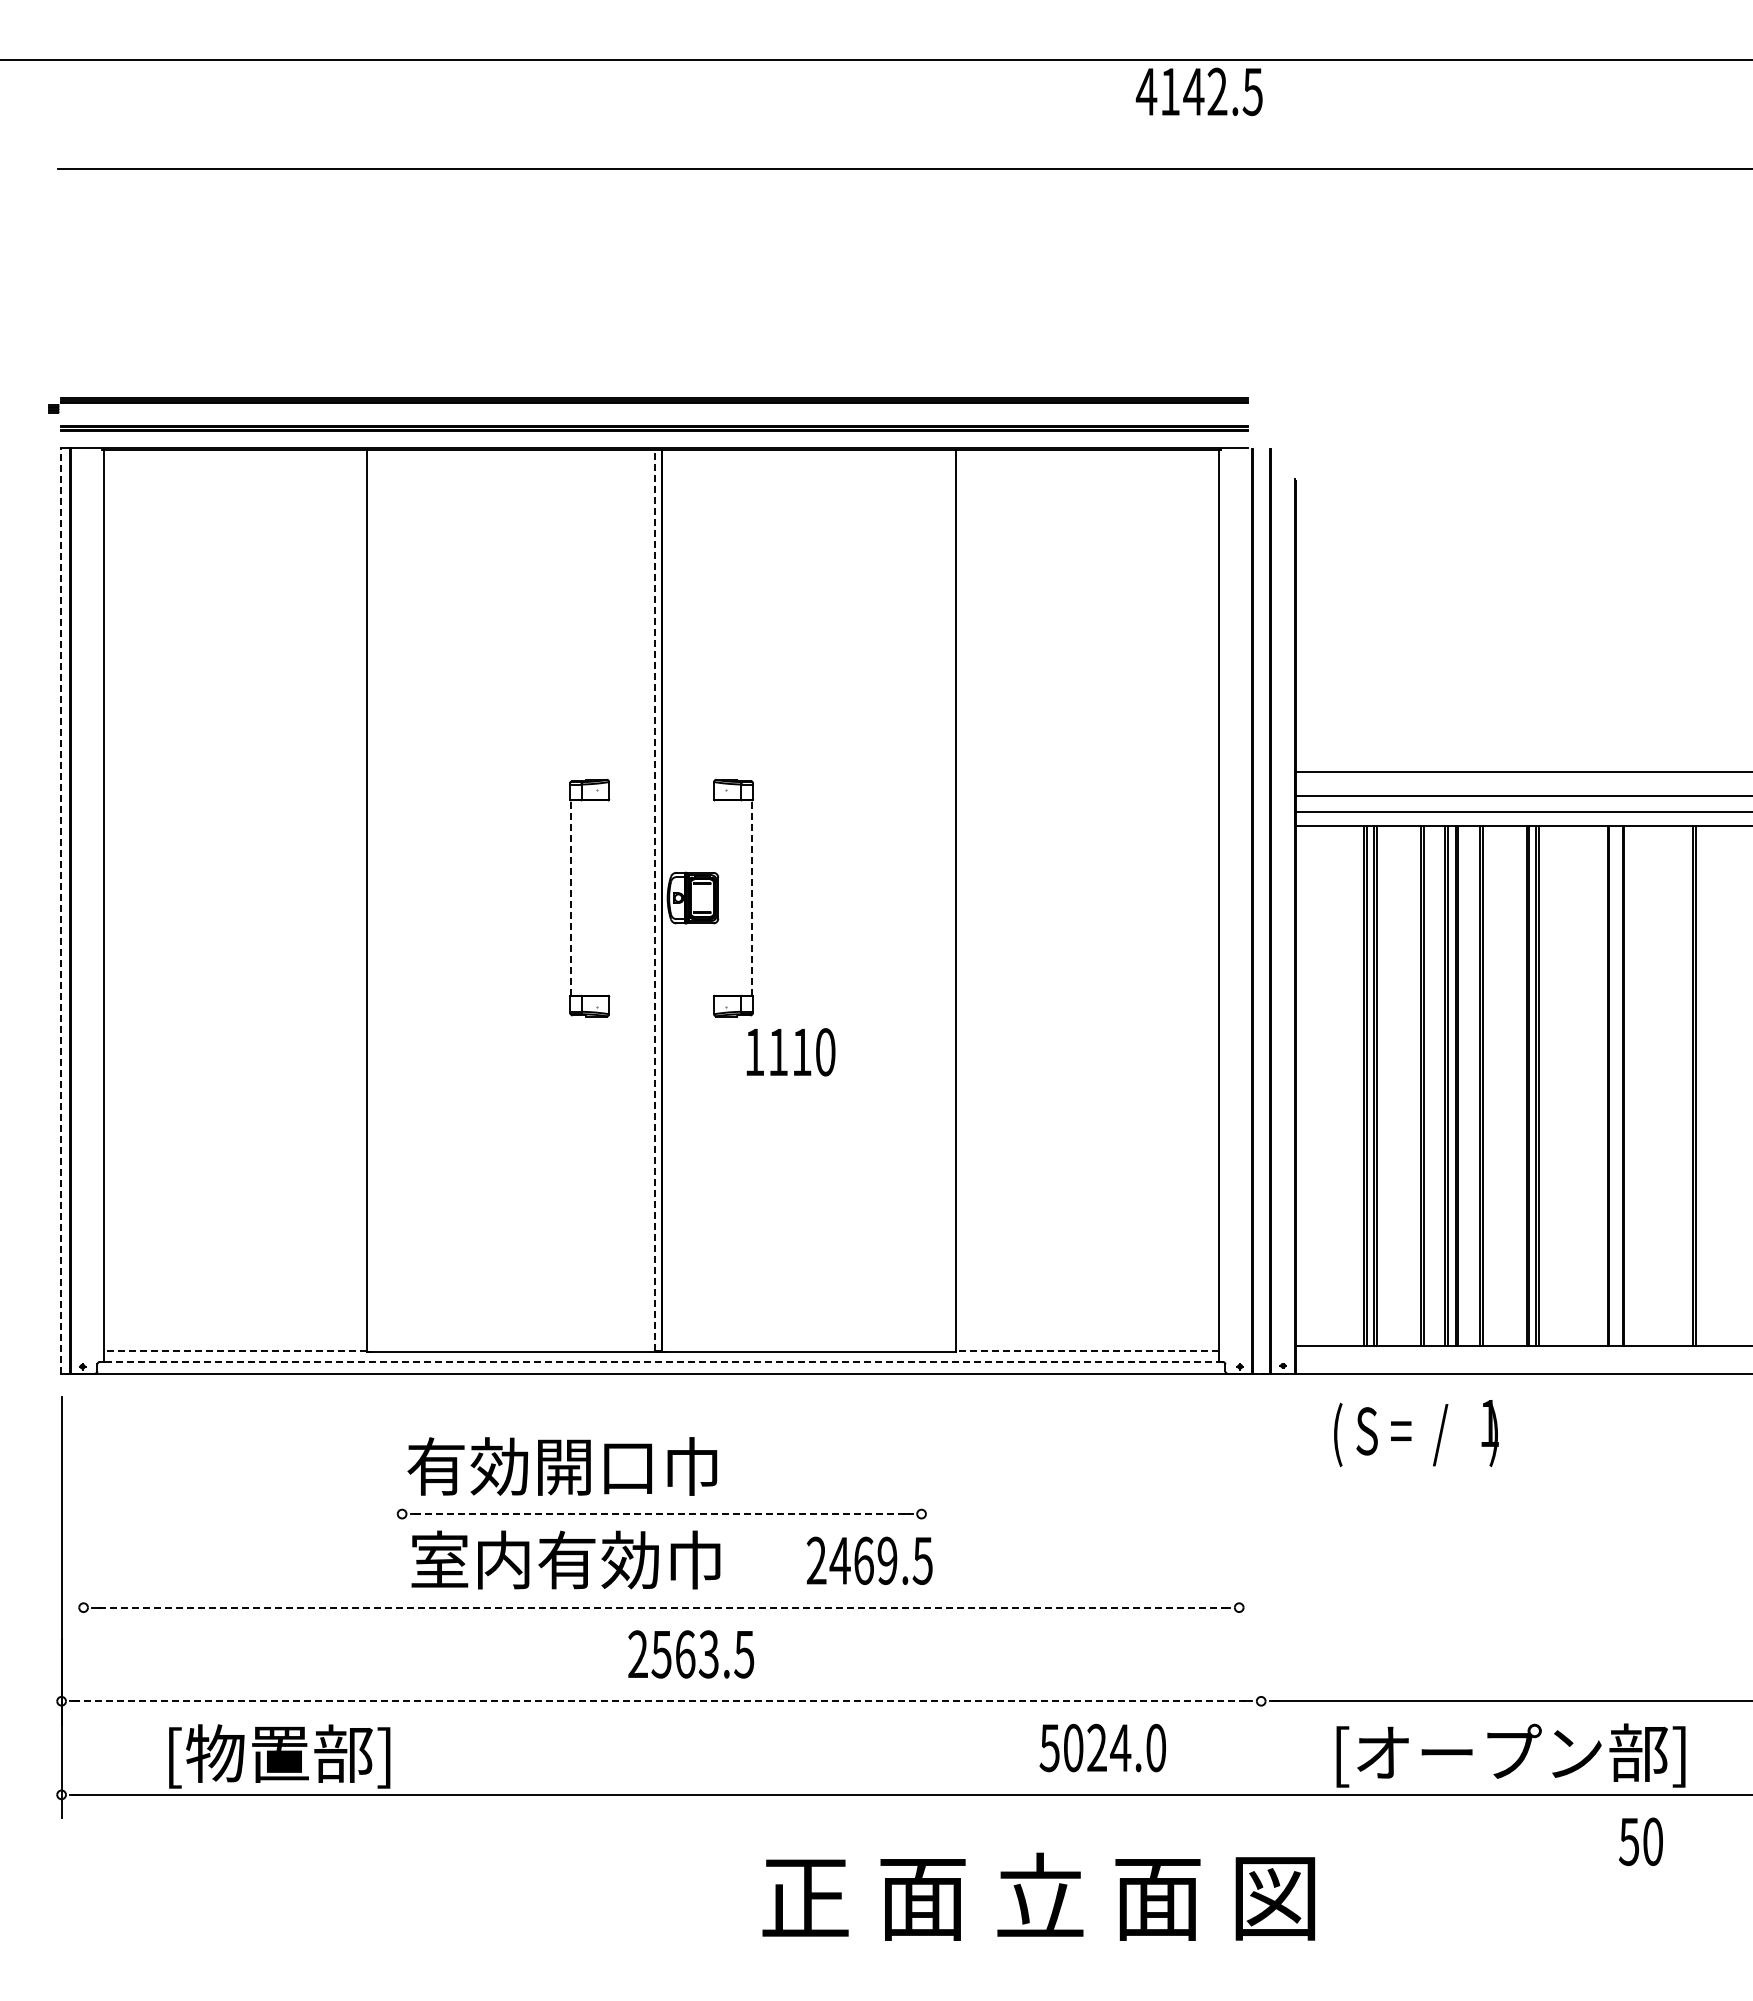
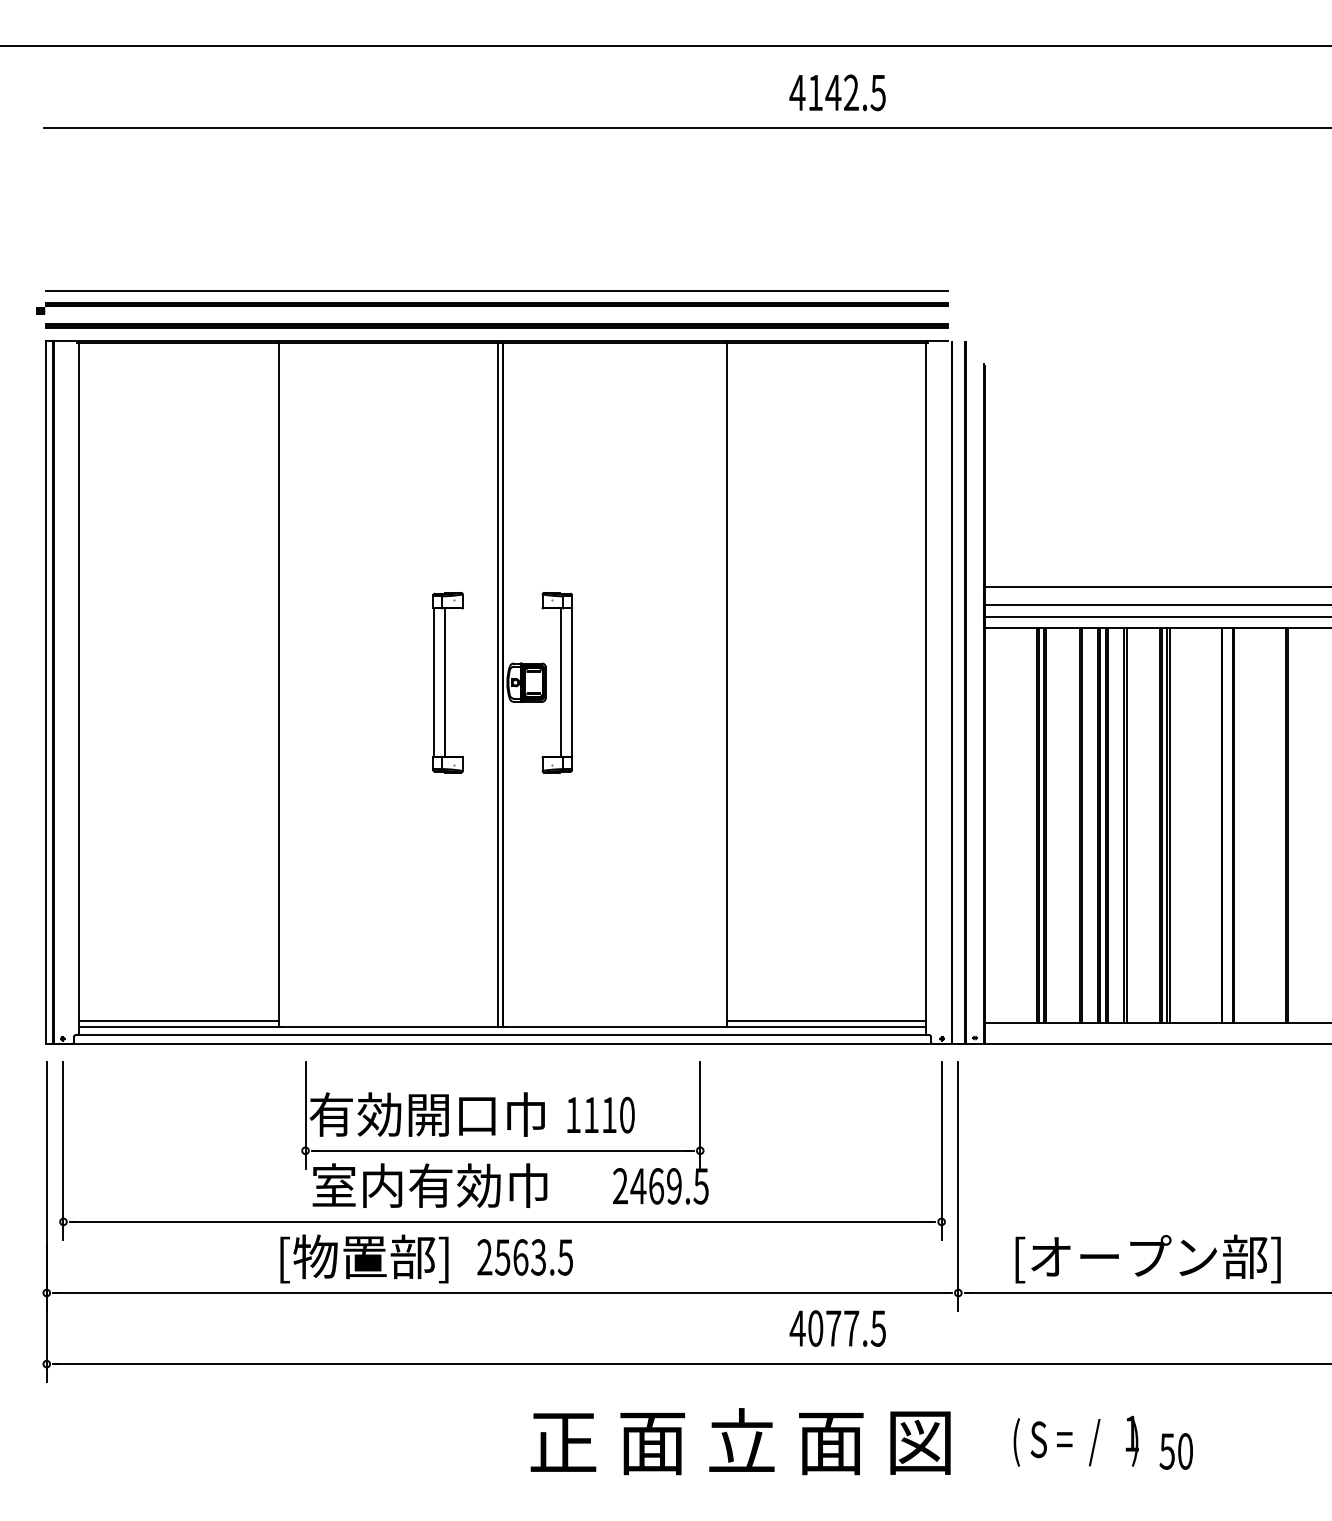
text: (1198, 91) -> (836, 92), moved
line: (654, 382) -> (497, 290), added
line: (585, 897) -> (444, 682), added
line: (738, 897) -> (561, 682), added
line: (571, 898) -> (434, 682), dashed -> solid
line: (752, 898) -> (571, 682), dashed -> solid
line: (654, 900) -> (497, 684), dashed -> solid
line: (61, 910) -> (46, 692), dashed -> solid
text: (790, 1052) -> (600, 1115), moved
line: (235, 1343) -> (178, 1021), added
line: (1087, 1343) -> (826, 1021), added
line: (235, 1351) -> (178, 1027), dashed -> solid
line: (1087, 1351) -> (826, 1027), dashed -> solid
line: (661, 1362) -> (502, 1035), dashed -> solid
text: (1416, 1433) -> (1076, 1441), moved
line: (402, 1467) -> (305, 1115), added
line: (921, 1467) -> (700, 1115), added
line: (83, 1514) -> (63, 1151), added
line: (662, 1514) -> (503, 1151), dashed -> solid
line: (1239, 1514) -> (941, 1151), added
line: (1261, 1560) -> (958, 1186), added
line: (660, 1607) -> (501, 1221), dashed -> solid
line: (661, 1701) -> (502, 1293), dashed -> solid
text: (1102, 1747) -> (837, 1328), 5024.0 -> 4077.5
text: (1510, 1755) -> (1147, 1258), moved
text: (279, 1756) -> (364, 1258), moved
text: (1640, 1841) -> (1175, 1451), moved
text: (1038, 1896) -> (740, 1441), moved

